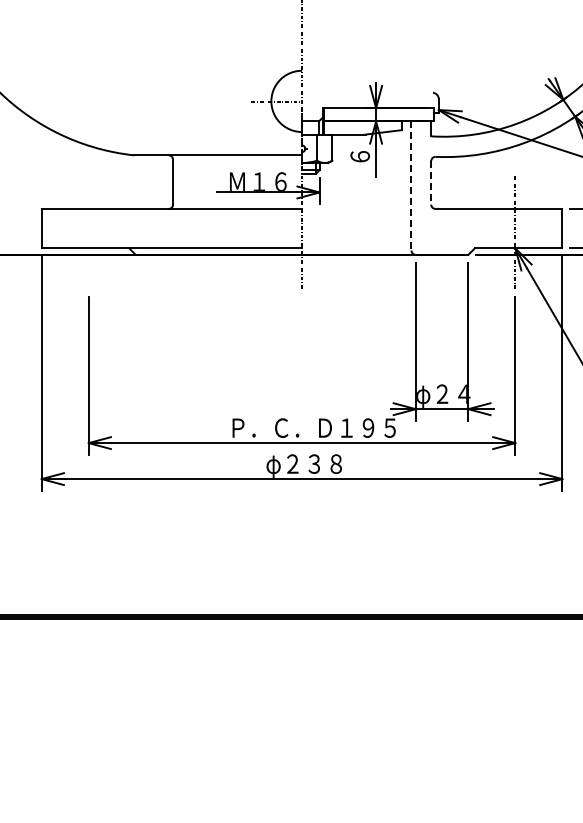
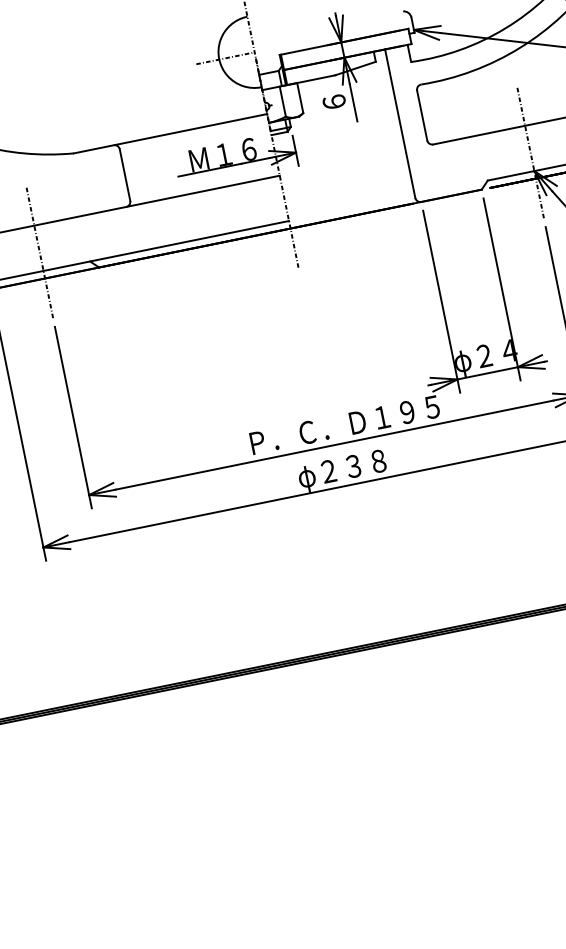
line: (431, 182) -> (422, 115), dashed -> solid
line: (411, 185) -> (400, 123), dashed -> solid
line: (88, 231) -> (39, 251), added

